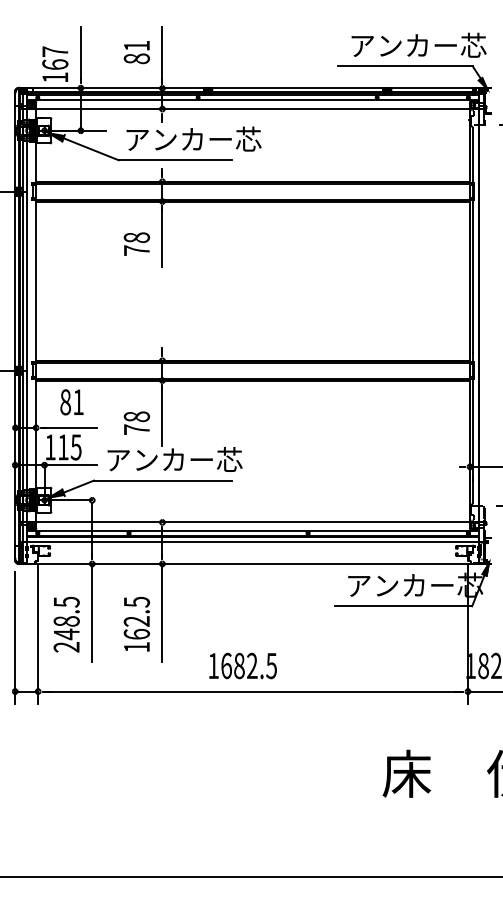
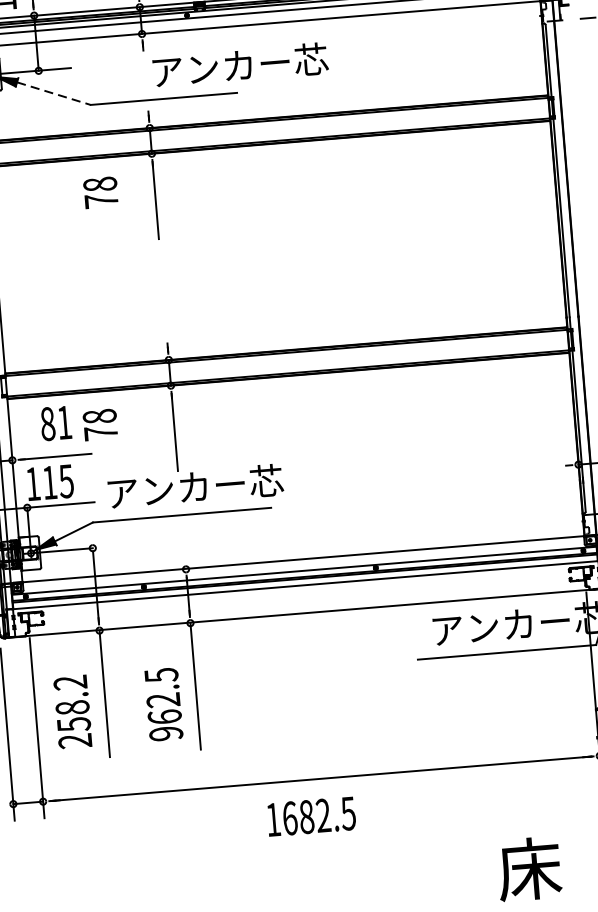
text: (193, 138) -> (239, 64), moved
line: (91, 149) -> (54, 93), solid -> dashed
text: (136, 243) -> (100, 191), moved
text: (136, 422) -> (99, 423), moved
text: (66, 618) -> (72, 704), 248.5 -> 258.2
text: (136, 647) -> (165, 734), 162.5 -> 962.5
text: (242, 665) -> (310, 816), moved

